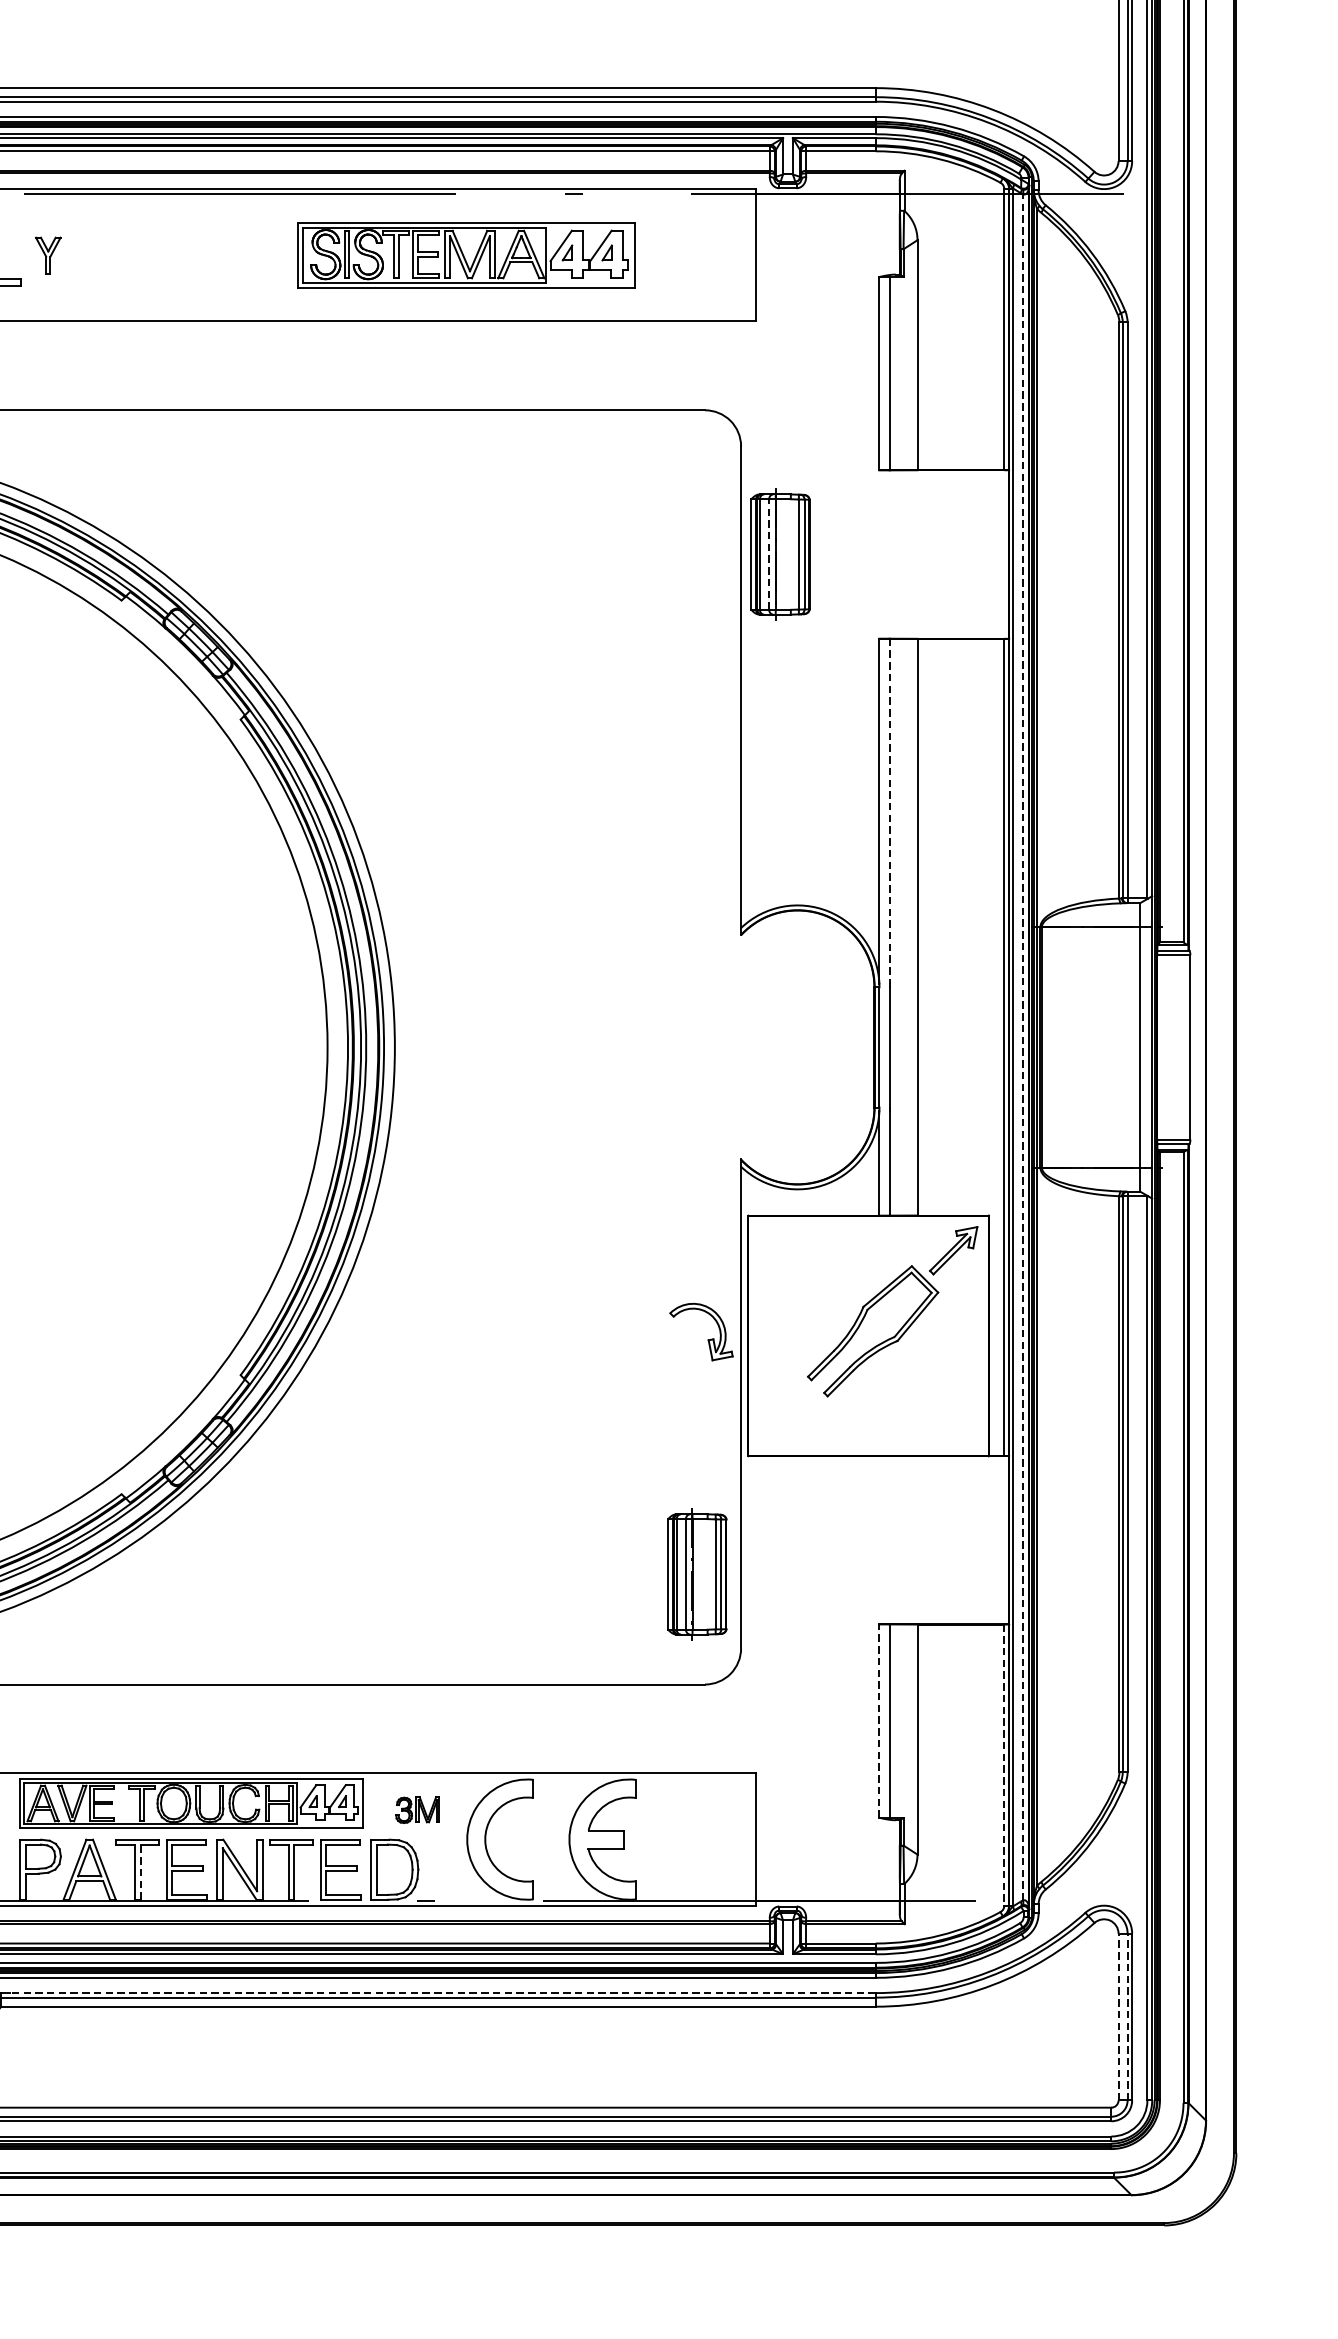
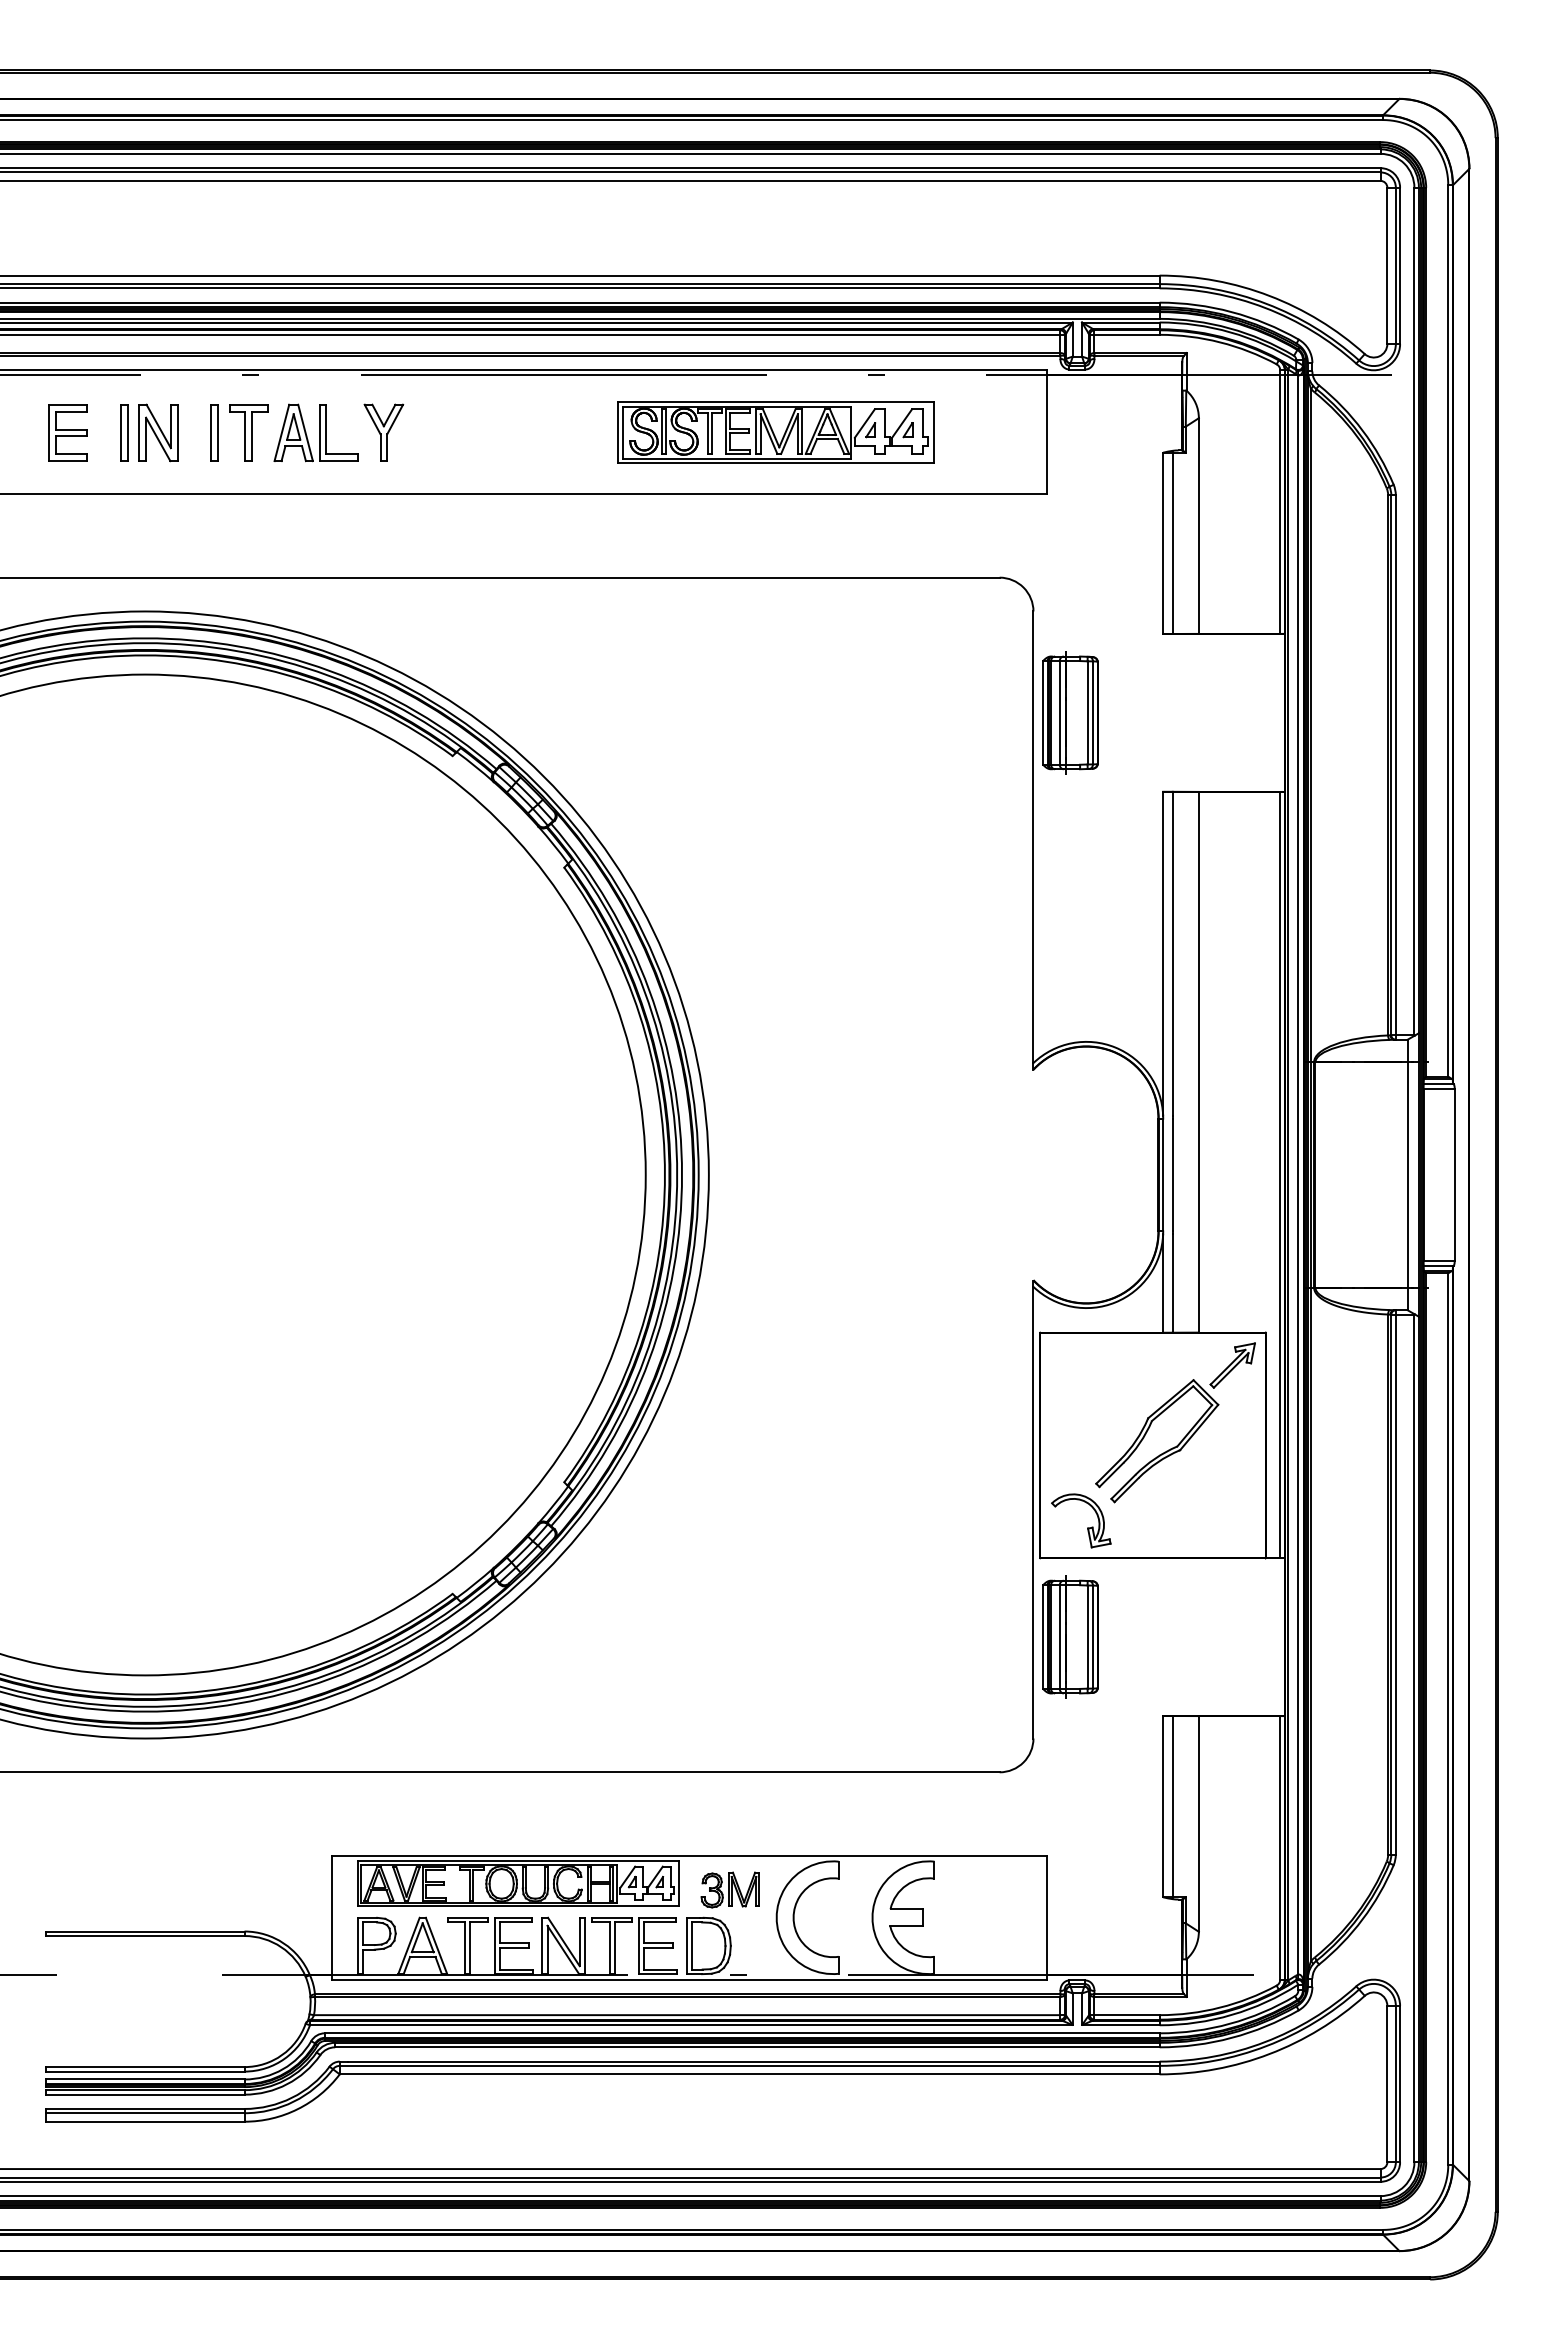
part: (47, 255) -> (383, 432), size x1.67
line: (768, 554) -> (1059, 712), dashed -> solid
line: (889, 811) -> (1172, 953), dashed -> solid
line: (1022, 1046) -> (1297, 1174), dashed -> solid
part: (708, 1339) -> (1087, 1527), moved
part: (697, 1573) -> (1070, 1636), moved
line: (879, 1720) -> (1163, 1806), dashed -> solid
line: (1004, 1764) -> (1280, 1847), dashed -> solid
part: (416, 1809) -> (729, 1889), size x1.43
line: (140, 1872) -> (470, 1948), dashed -> solid
line: (442, 1992) -> (753, 2061), dashed -> solid
line: (1118, 2016) -> (1387, 2083), dashed -> solid
line: (1127, 2016) -> (1395, 2083), dashed -> solid

